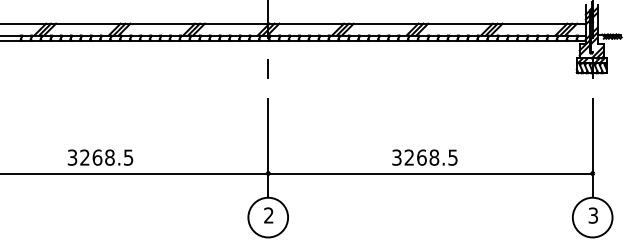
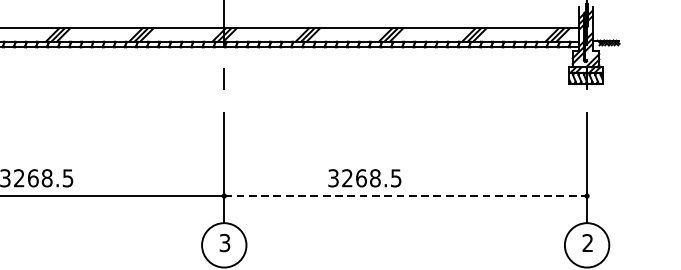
text: (424, 157) -> (364, 178), moved
line: (430, 173) -> (405, 196), solid -> dashed
text: (268, 215) -> (224, 242), 2 -> 3
text: (592, 215) -> (586, 242), 3 -> 2

